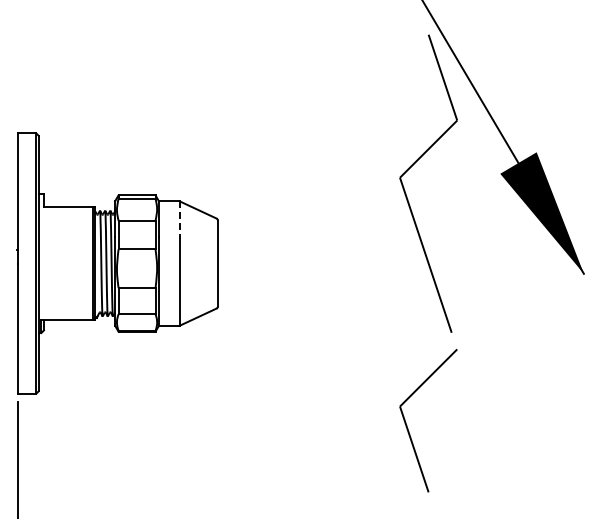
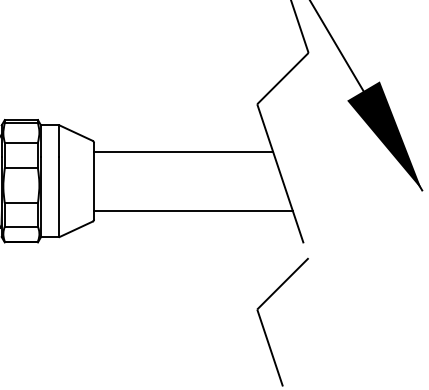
line: (179, 219) -> (59, 141), dashed -> solid
line: (317, 230) -> (183, 151), added
line: (328, 296) -> (193, 210), added

